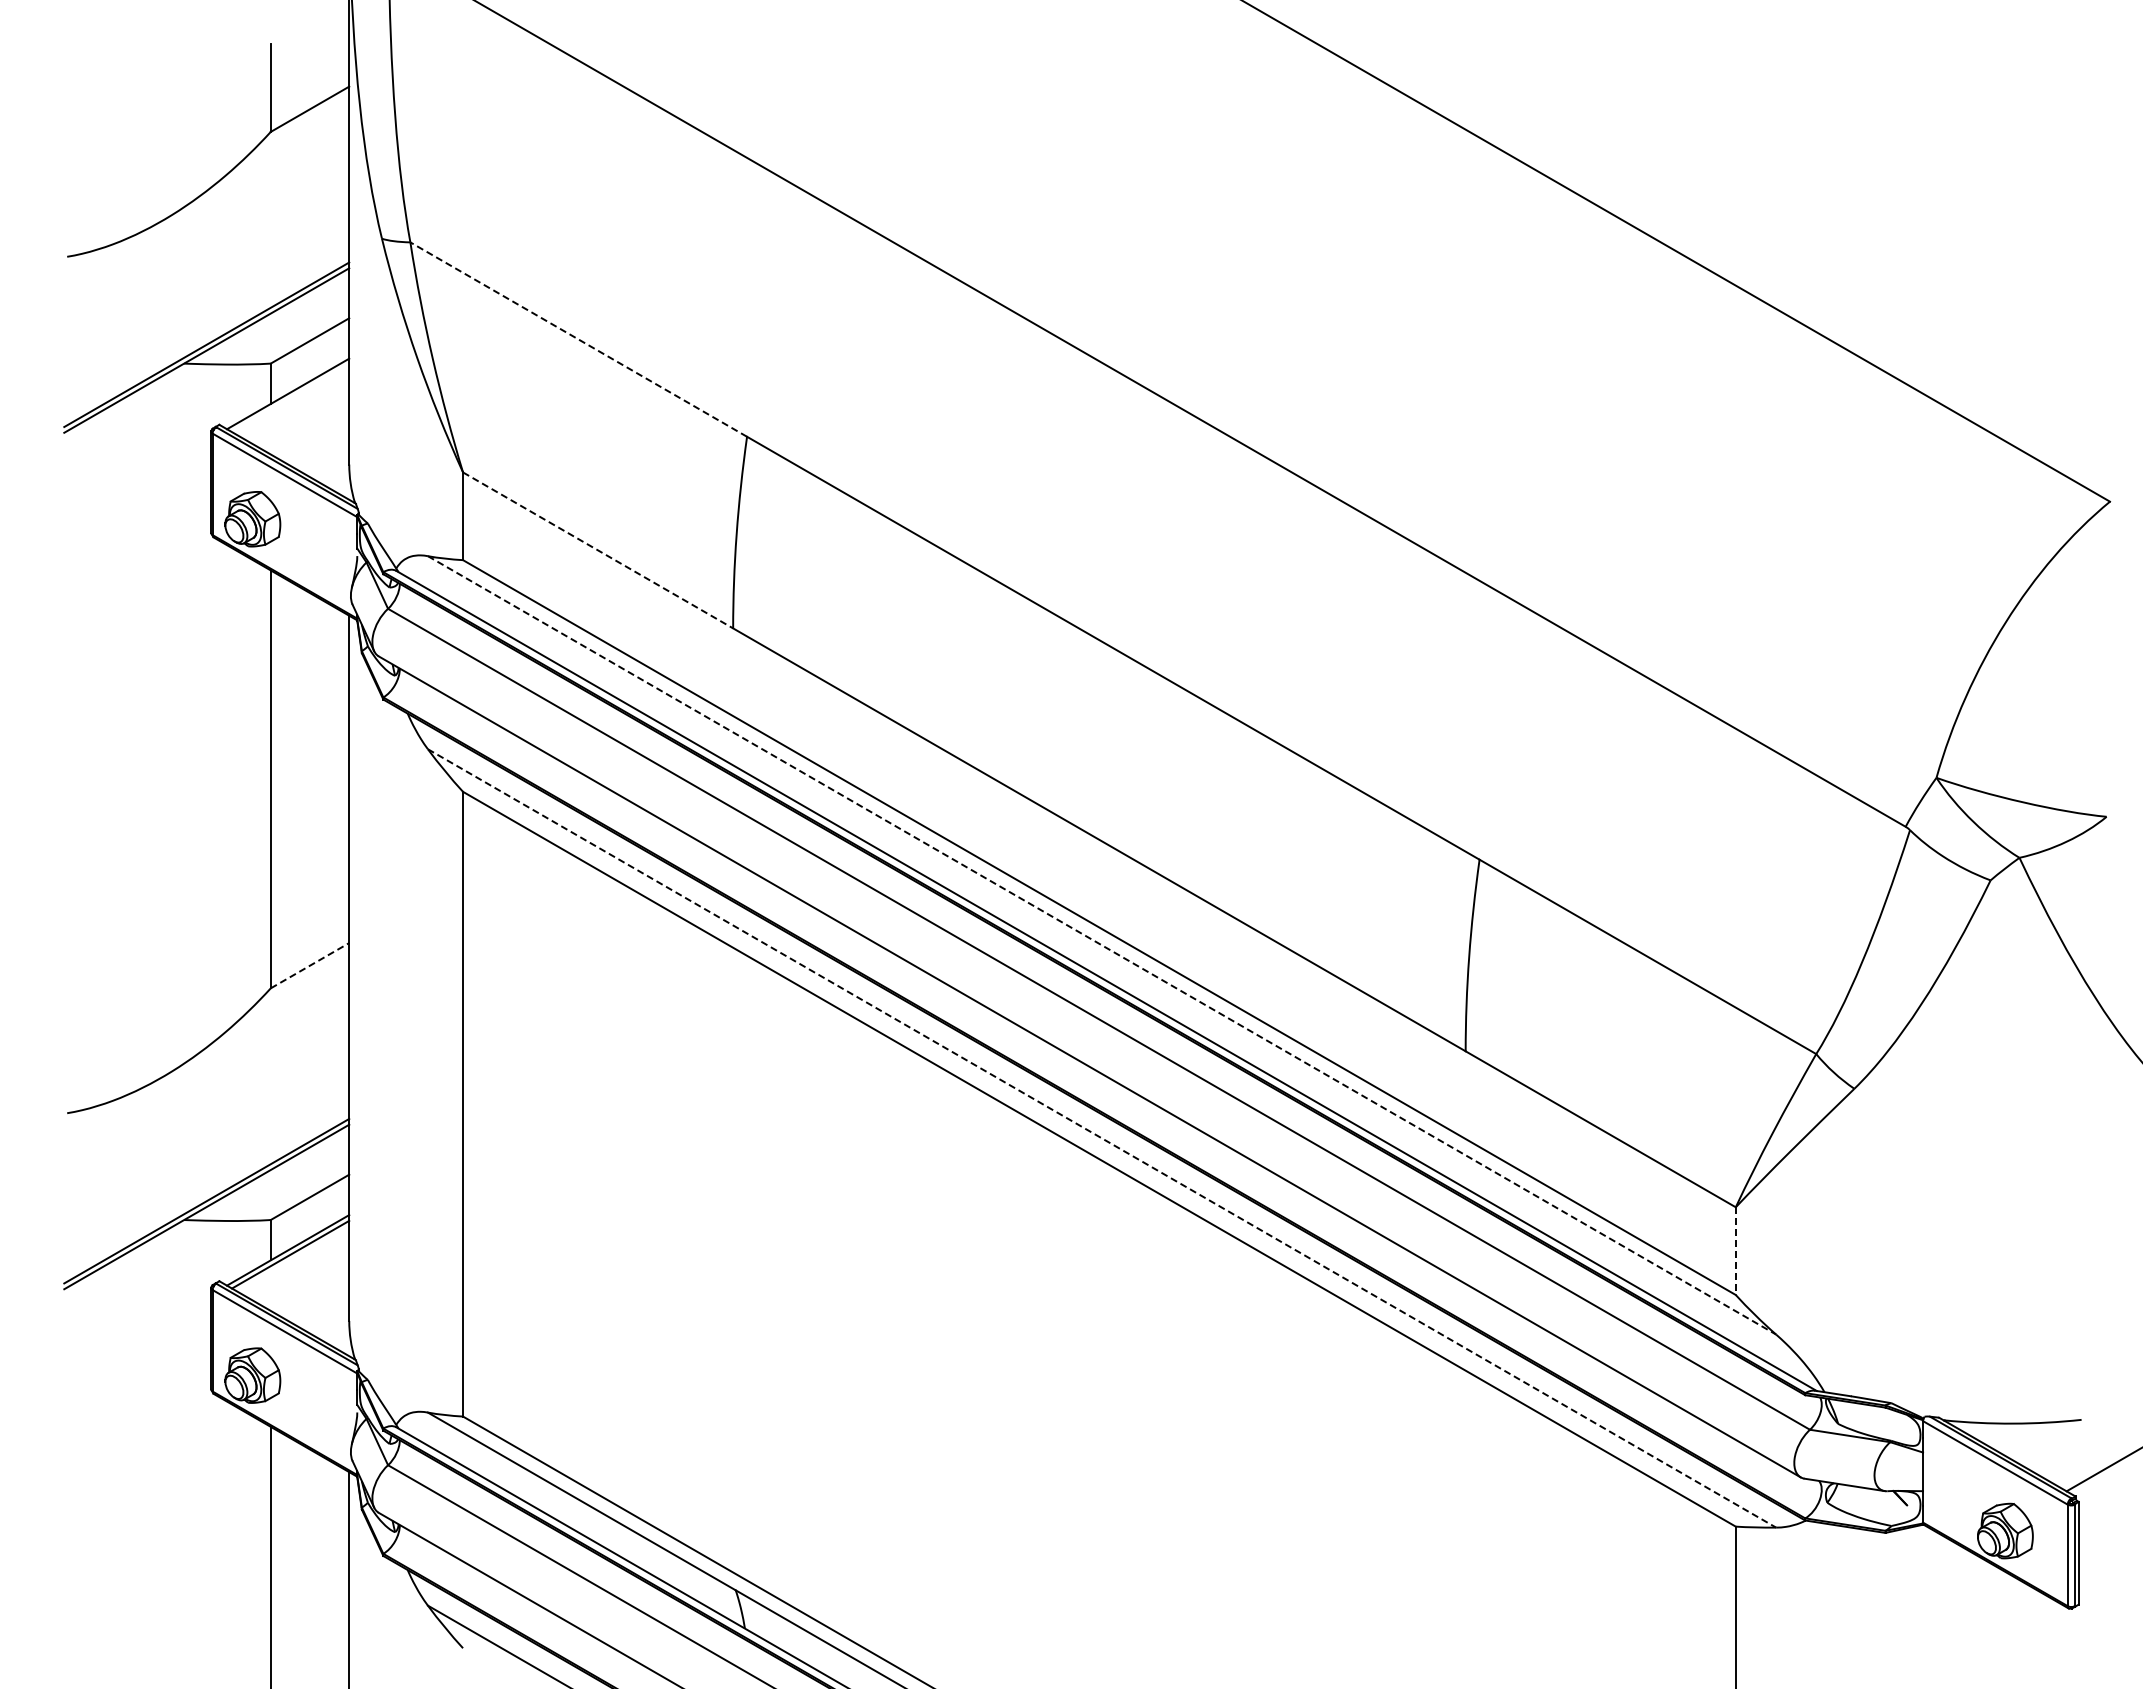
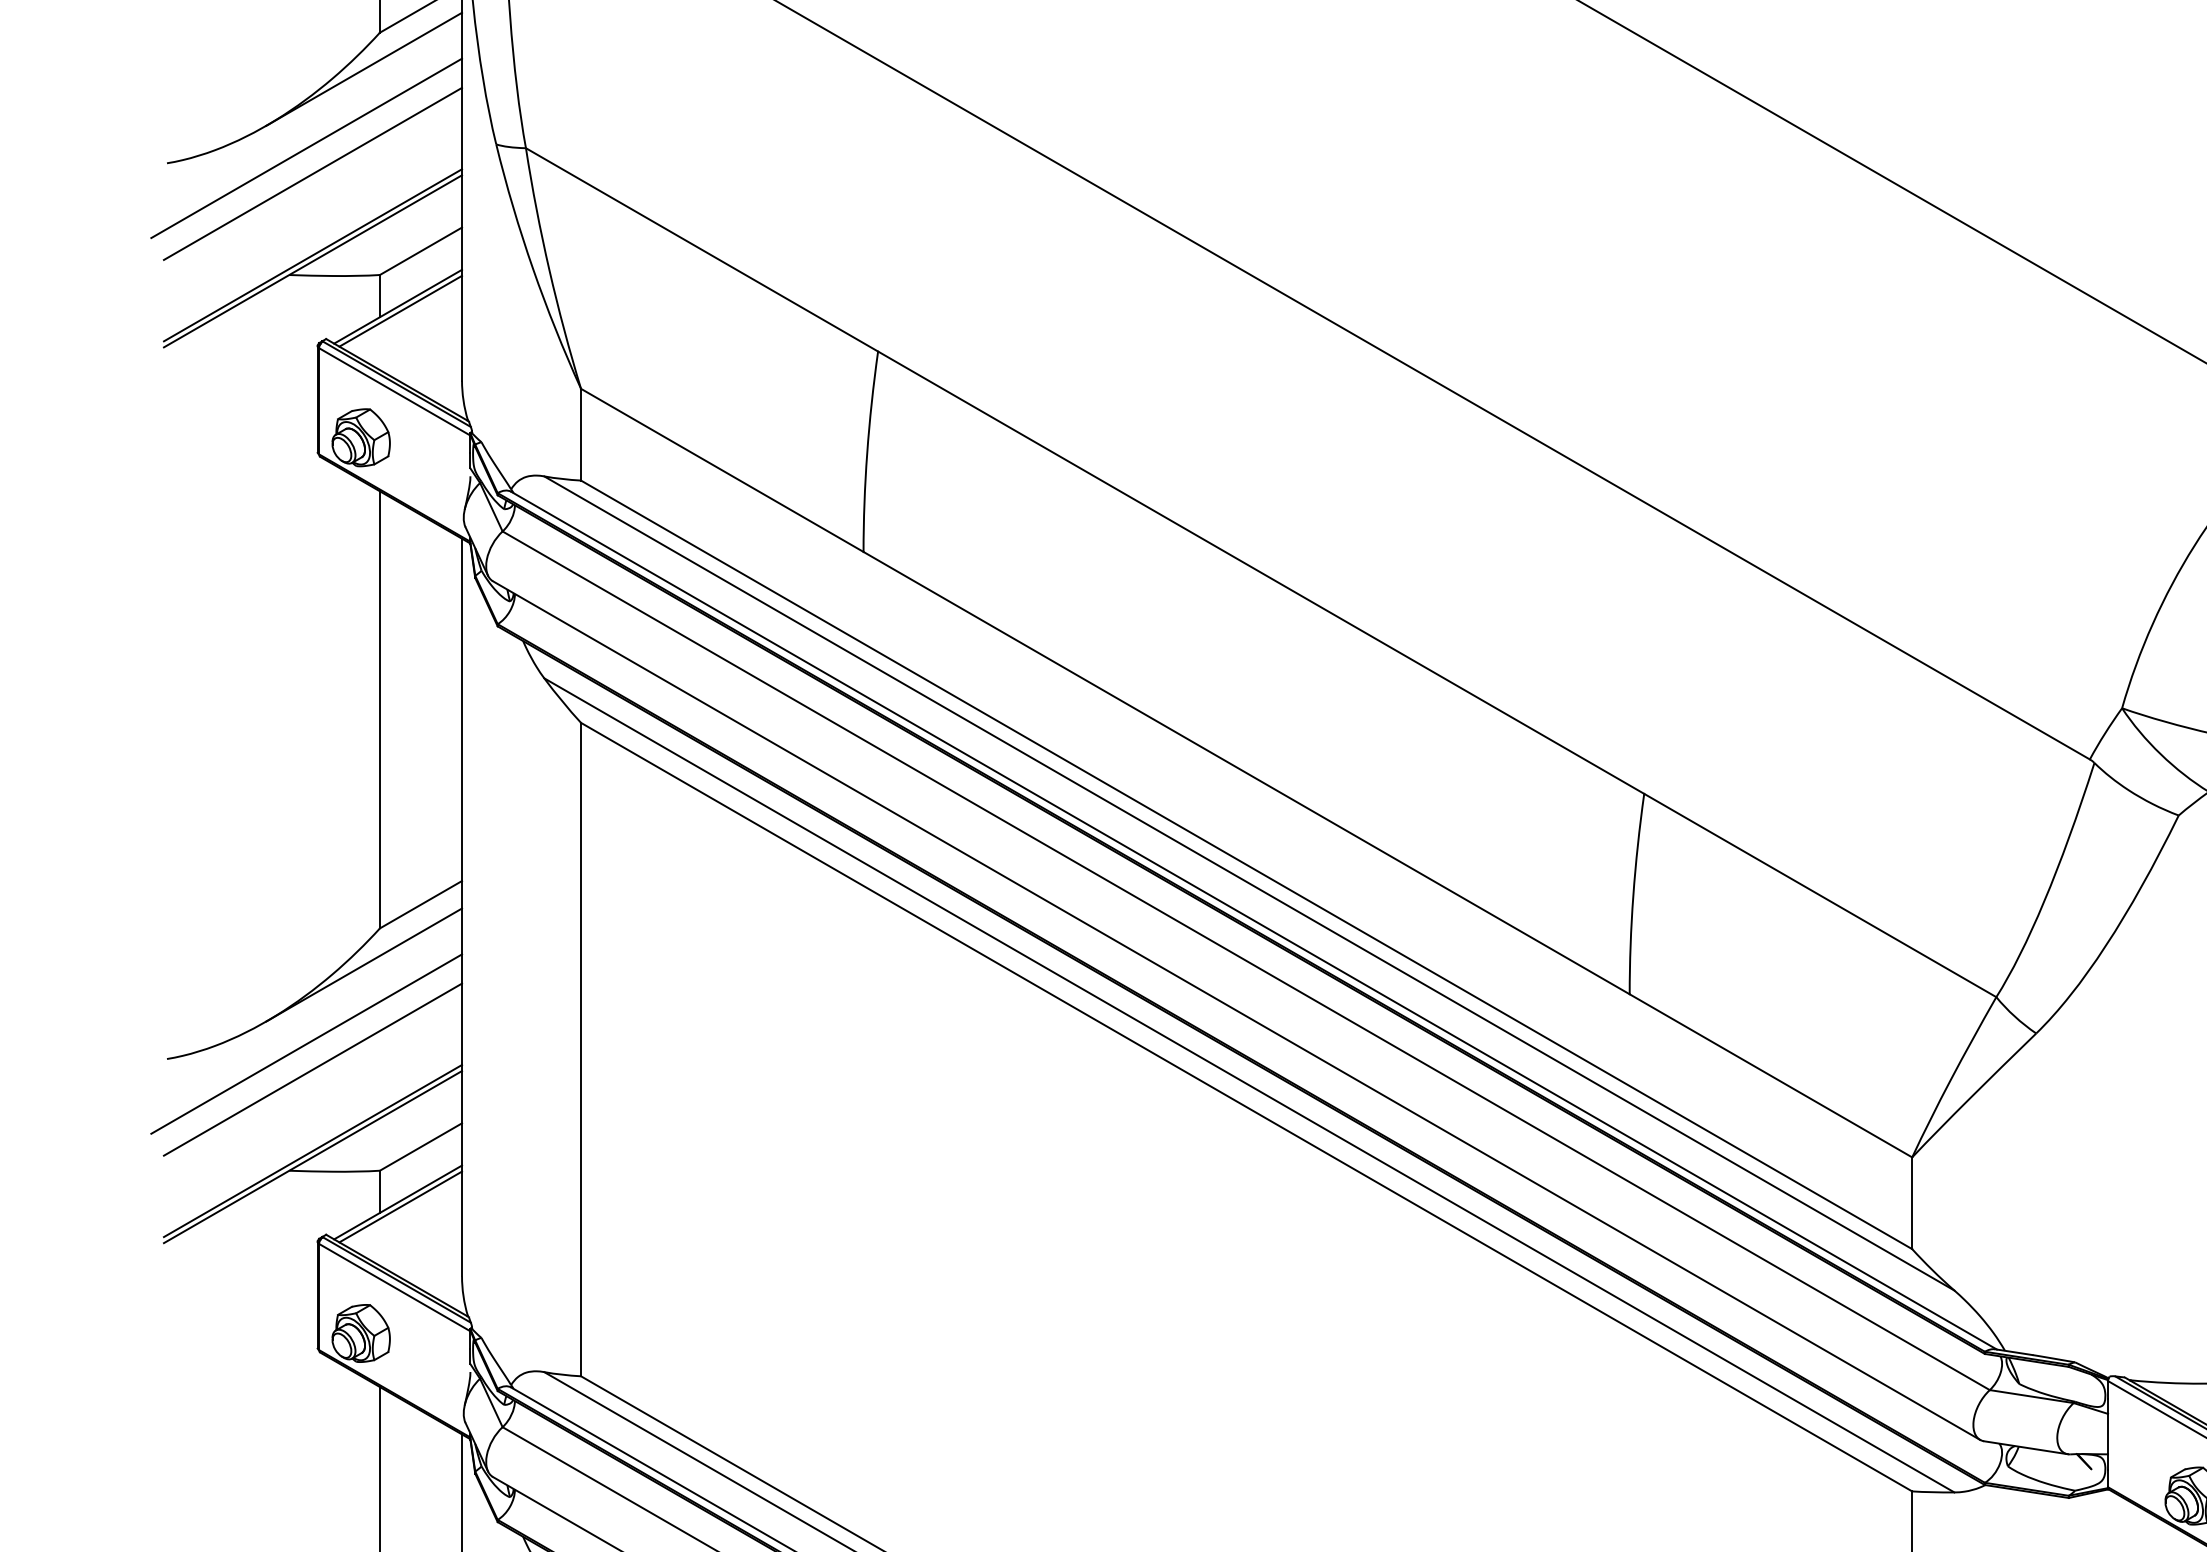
line: (255, 166) -> (363, 68), added
line: (200, 242) -> (306, 148), added
line: (206, 266) -> (312, 173), added
line: (578, 339) -> (701, 249), dashed -> solid
line: (290, 398) -> (400, 311), added
line: (598, 550) -> (722, 470), dashed -> solid
line: (1102, 945) -> (1249, 883), dashed -> solid
line: (310, 965) -> (421, 904), dashed -> solid
line: (255, 1023) -> (363, 965), added
line: (200, 1098) -> (306, 1043), added
line: (206, 1123) -> (312, 1069), added
line: (1102, 1138) -> (1249, 1085), dashed -> solid
line: (1735, 1251) -> (1911, 1203), dashed -> solid

